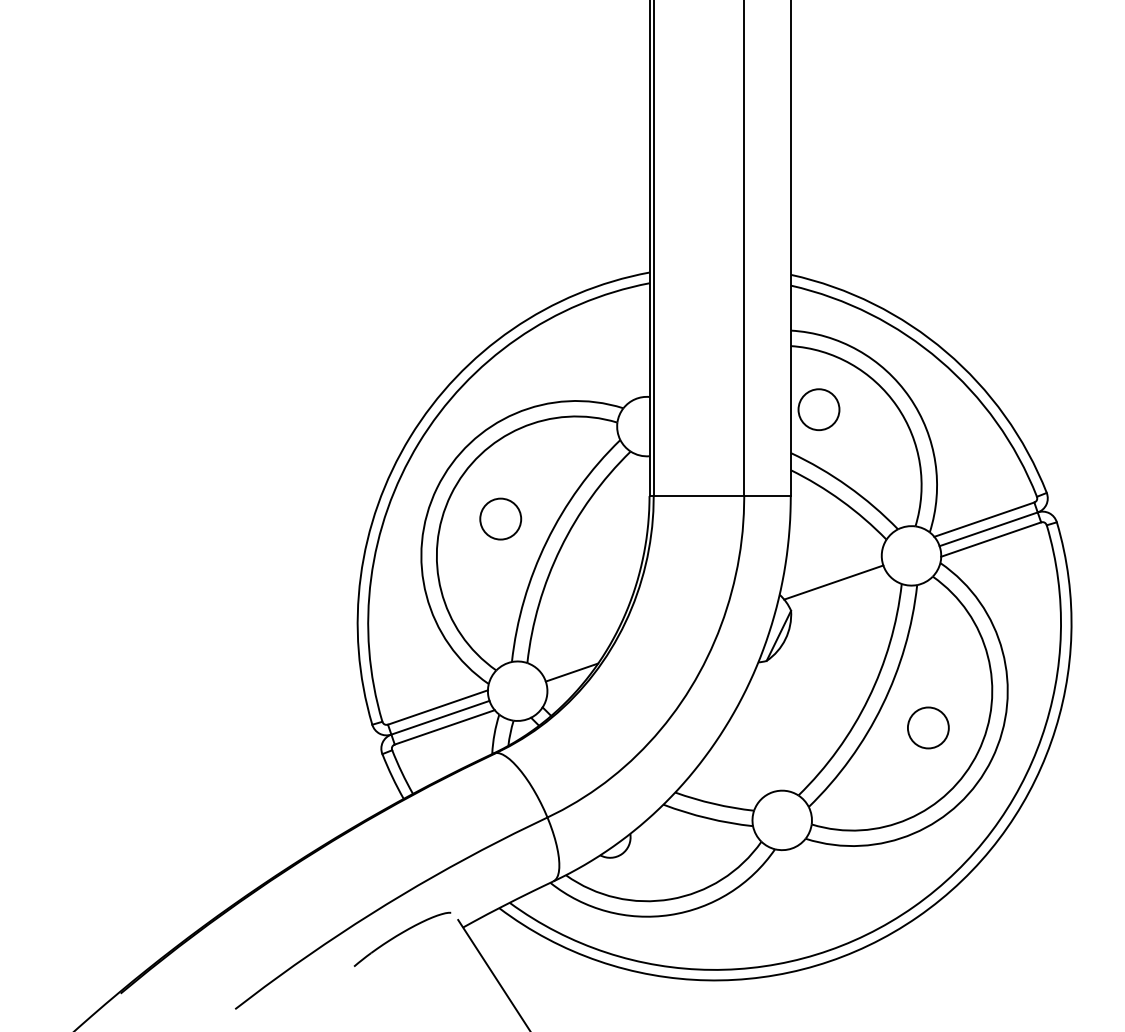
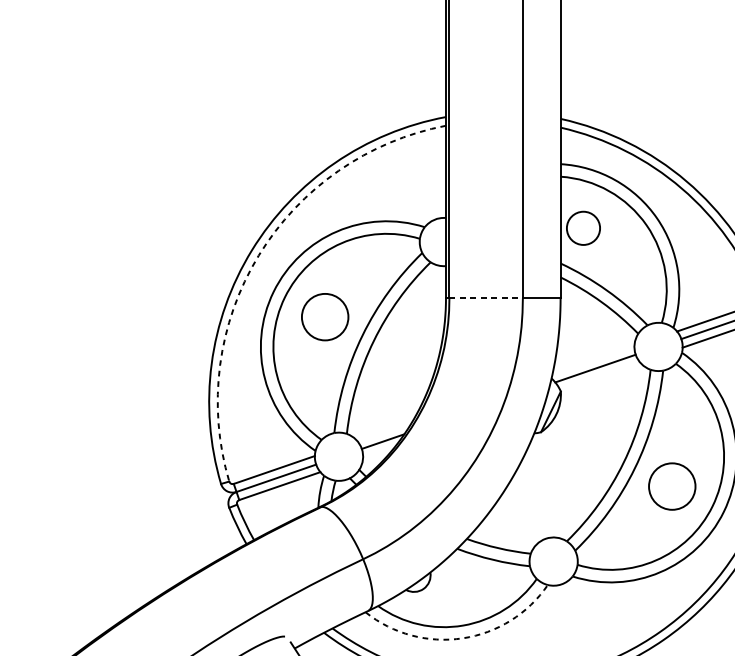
arc: (418, 443) -> (258, 255), solid -> dashed
line: (699, 496) -> (486, 298), solid -> dashed
circle: (500, 518) -> (325, 316), size x1.4
circle: (927, 727) -> (671, 486), size x1.4
arc: (670, 915) -> (463, 638), solid -> dashed

